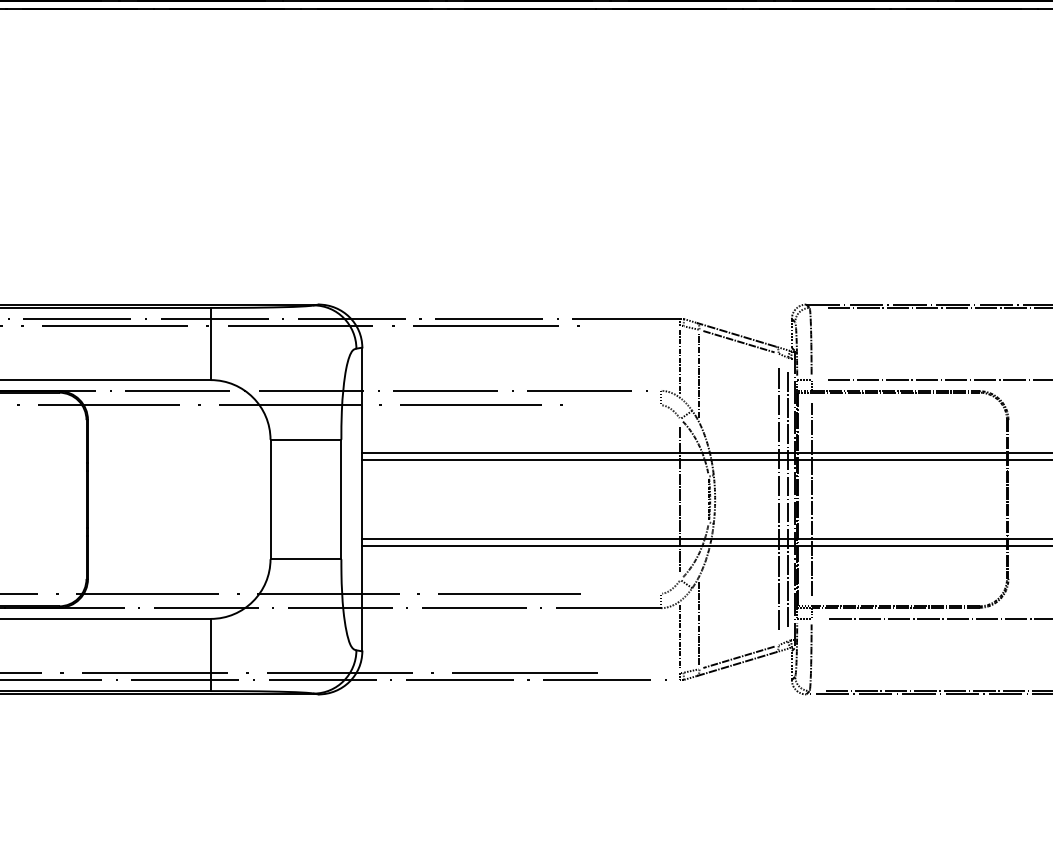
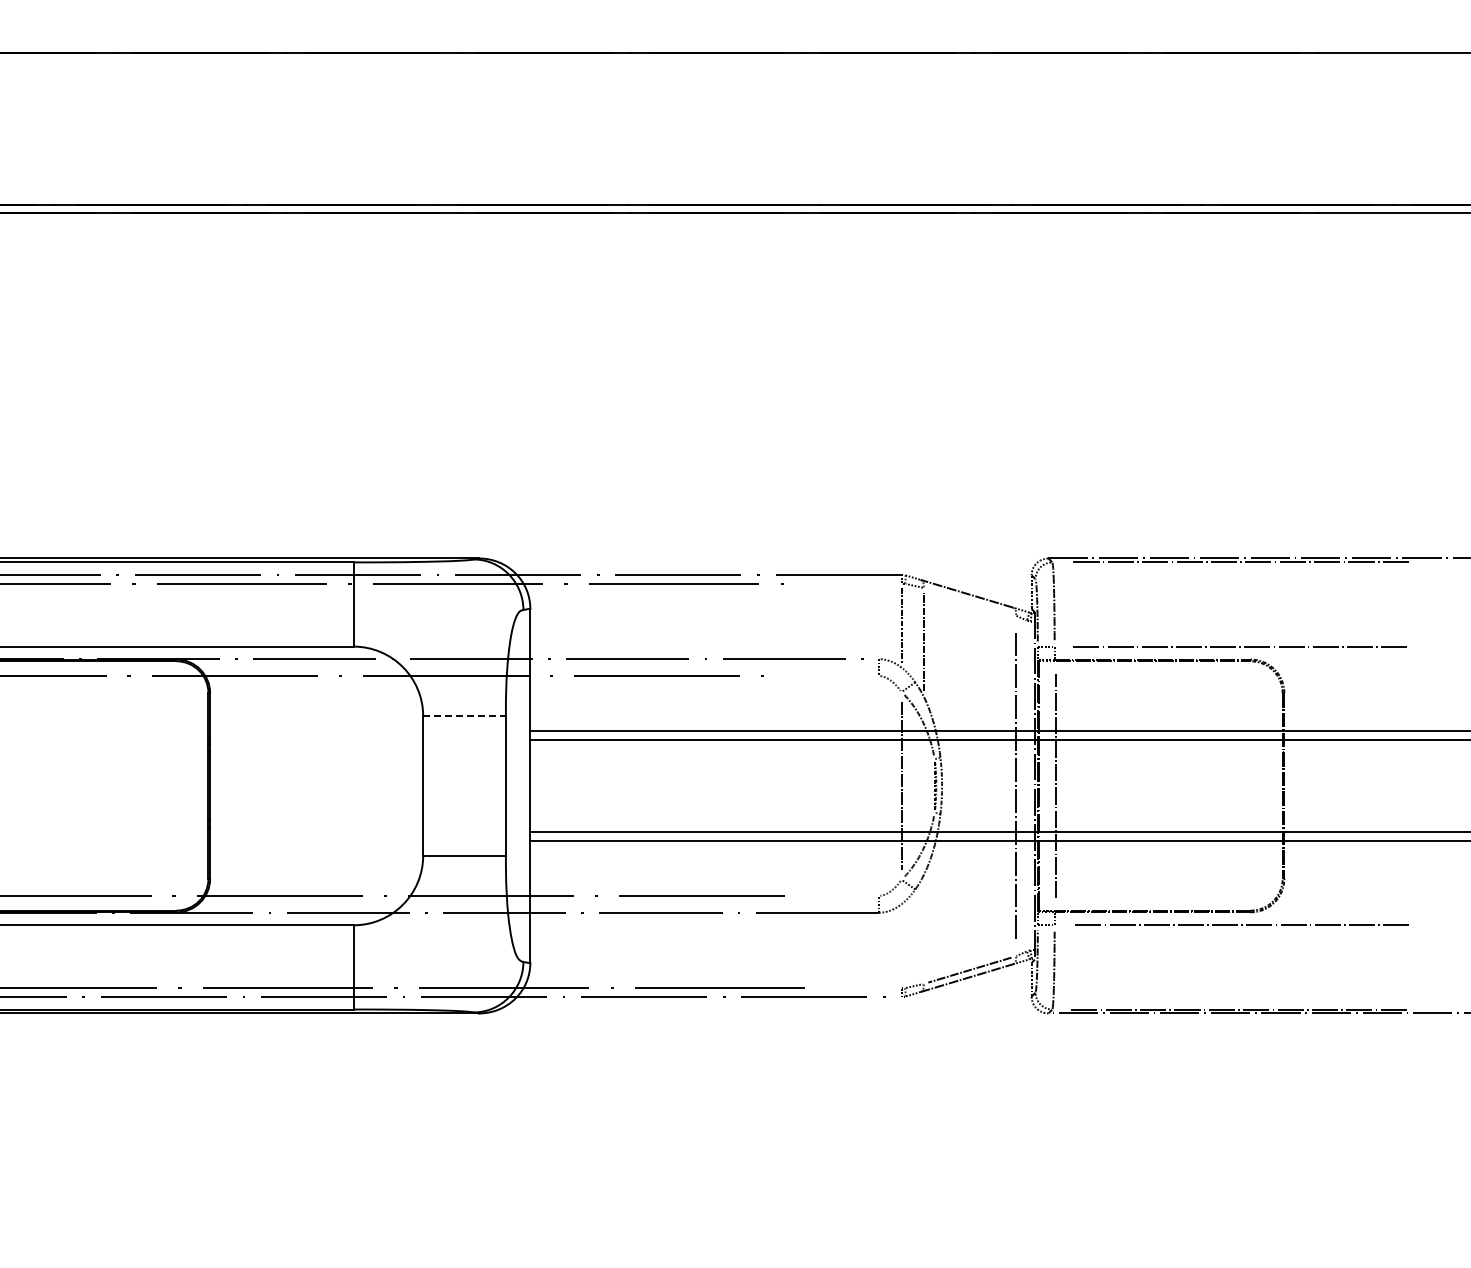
line: (738, 341) -> (969, 601), removed
line: (306, 439) -> (465, 716), solid -> dashed
line: (788, 499) -> (1027, 785), removed
line: (699, 622) -> (923, 929), removed
line: (680, 636) -> (901, 945), removed

